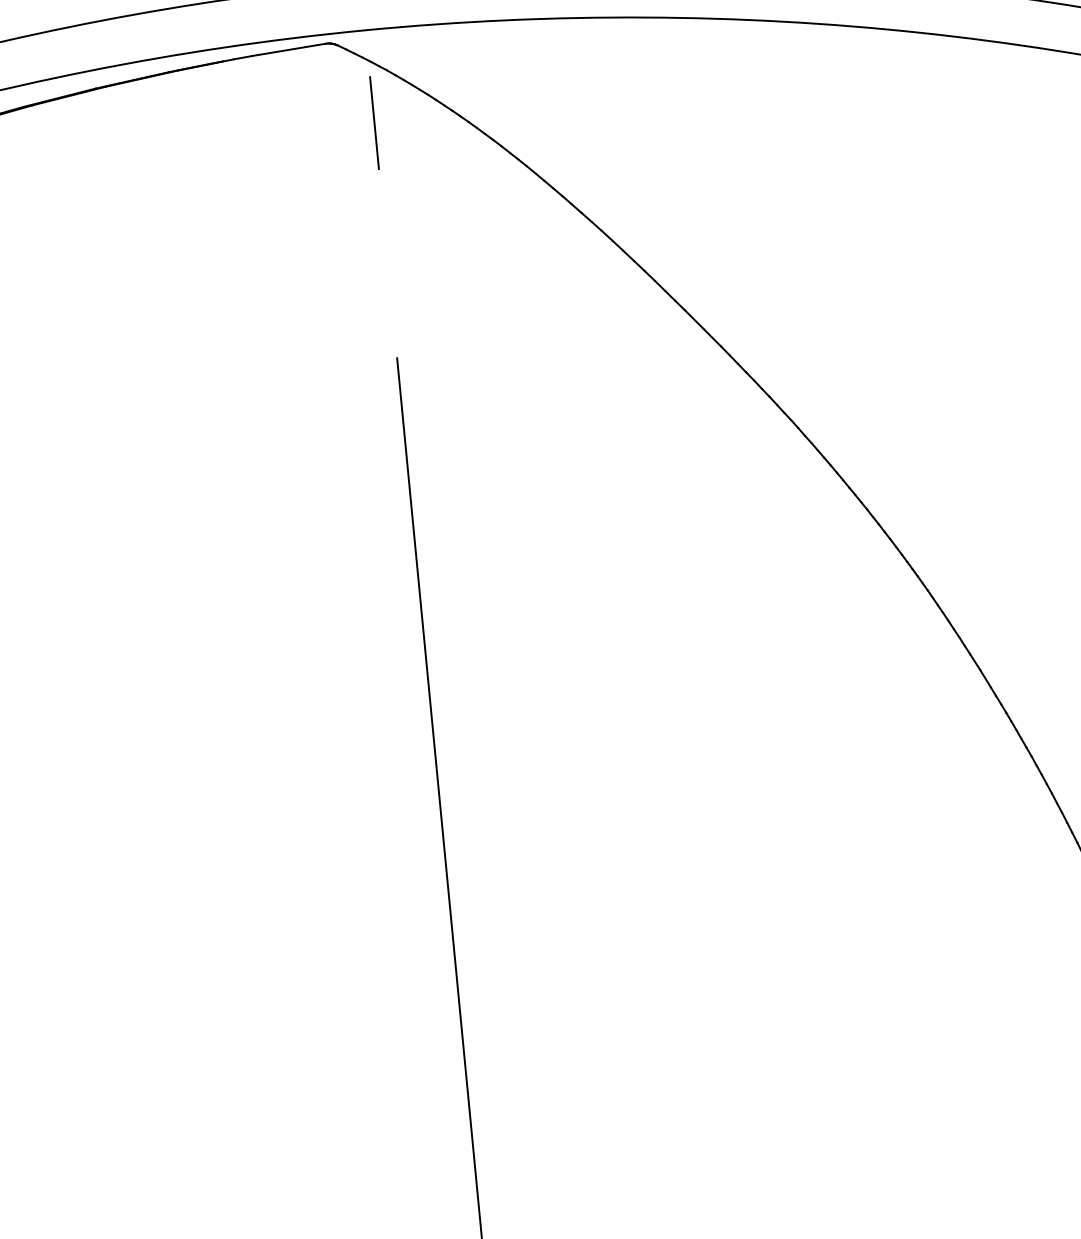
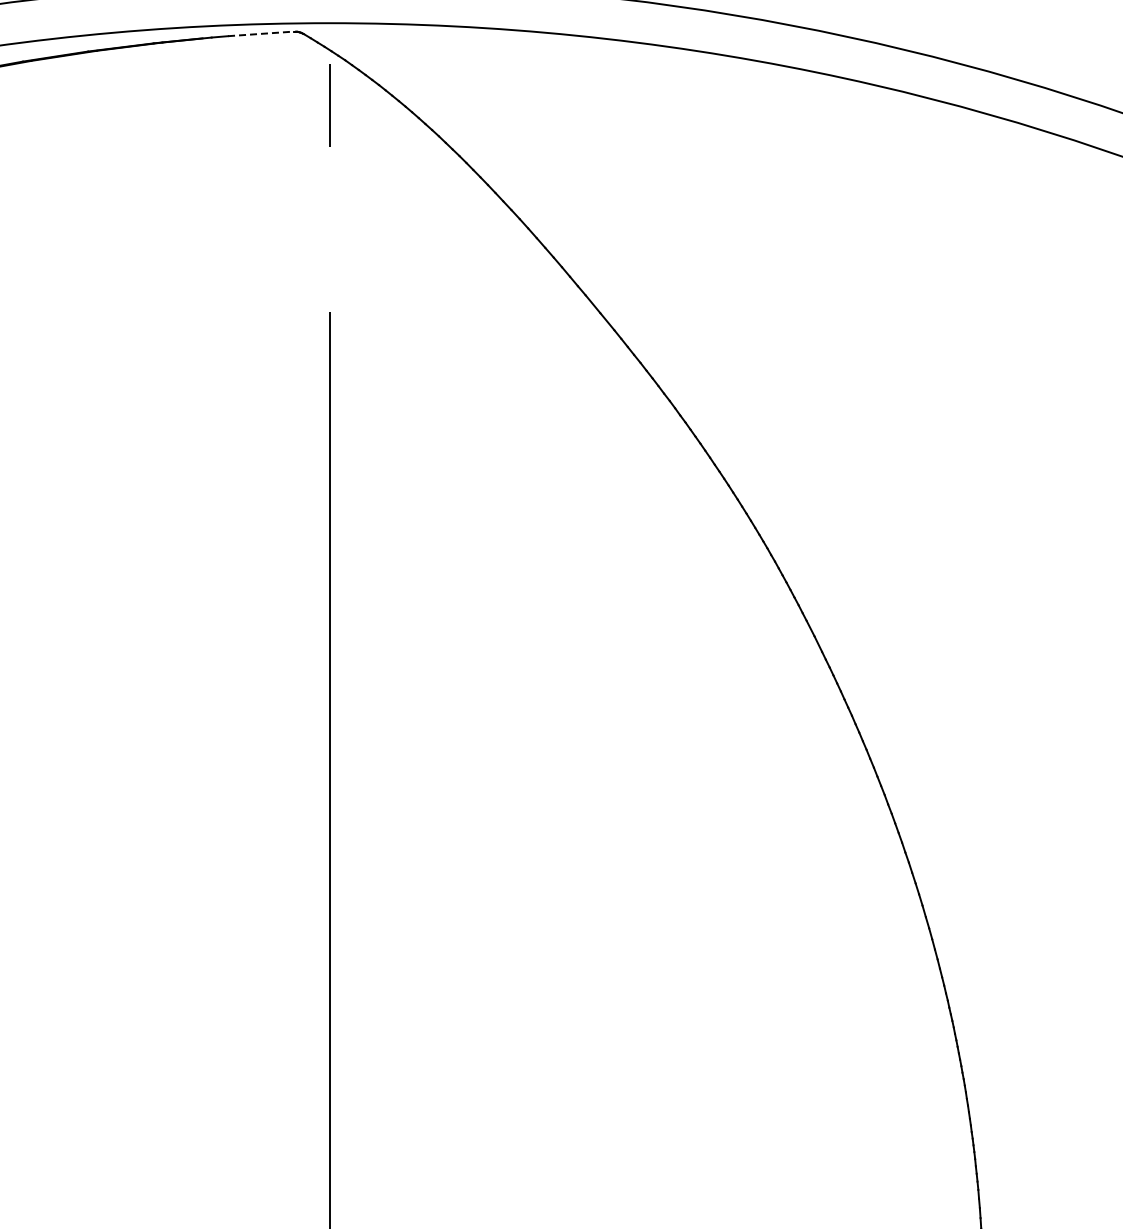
line: (288, 49) -> (260, 33), solid -> dashed

